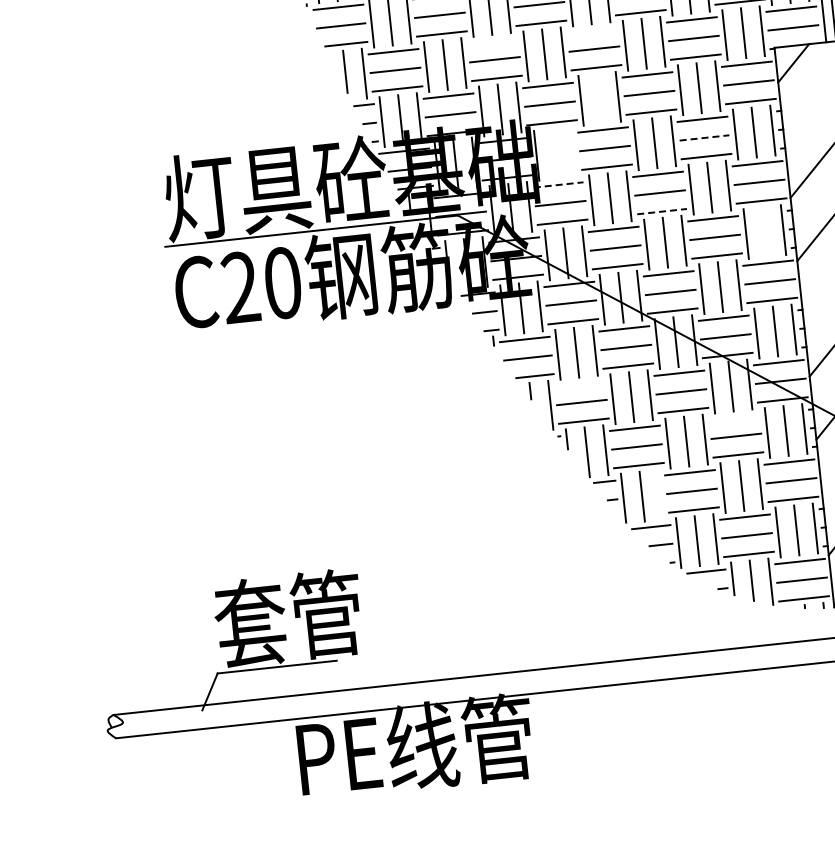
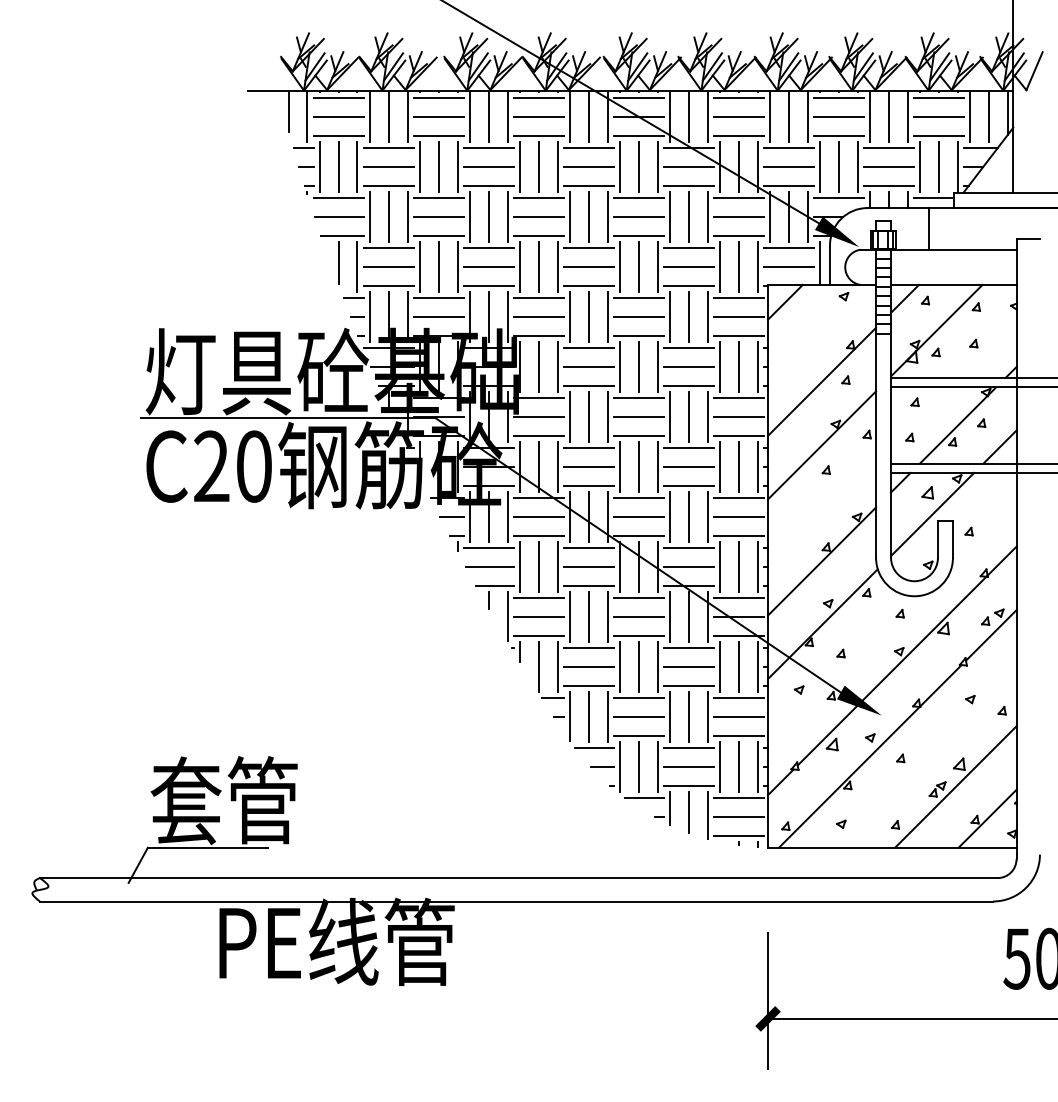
line: (592, 30) -> (588, 248), added
line: (492, 41) -> (488, 248), added
line: (599, 99) -> (588, 317), added
line: (705, 138) -> (689, 367), dashed -> solid
line: (573, 152) -> (557, 367), added
line: (555, 154) -> (538, 367), added
line: (559, 185) -> (539, 398), dashed -> solid
line: (662, 211) -> (639, 435), dashed -> solid
line: (764, 232) -> (738, 467), added
line: (579, 384) -> (538, 598), added
line: (734, 417) -> (688, 648), added
line: (660, 495) -> (607, 717), added

